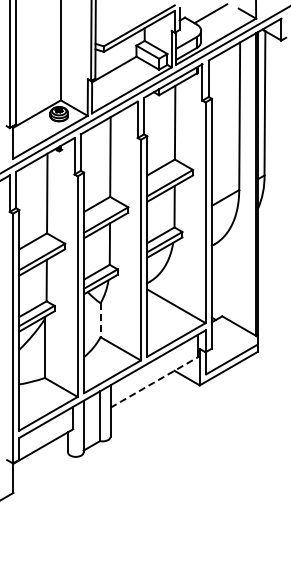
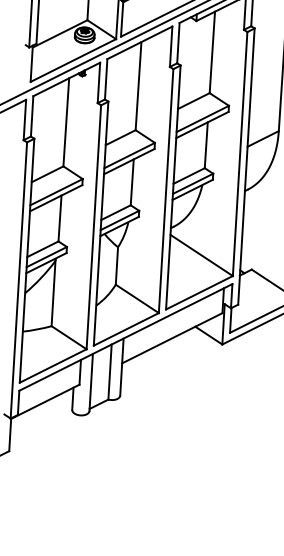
line: (100, 320) -> (116, 266), dashed -> solid
line: (154, 382) -> (172, 338), dashed -> solid

